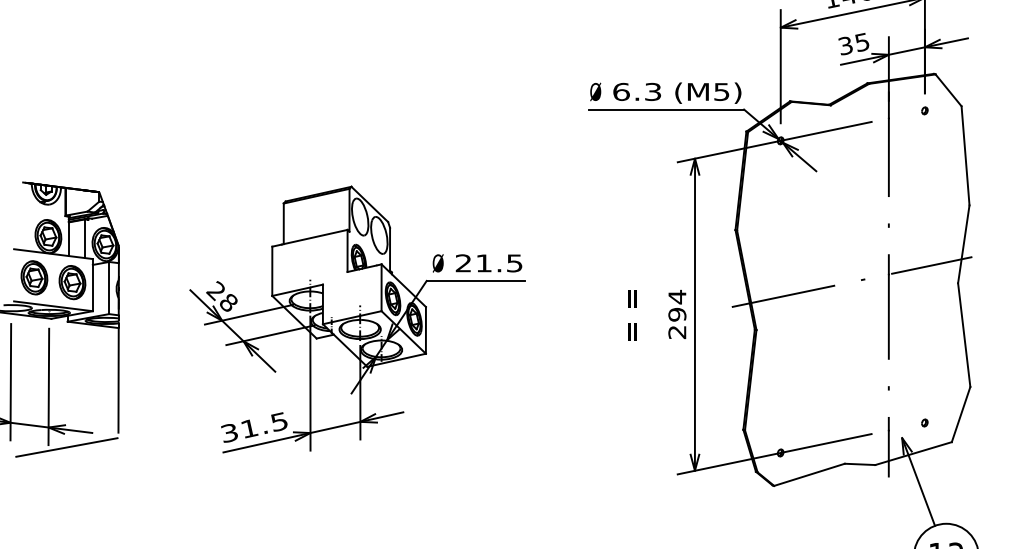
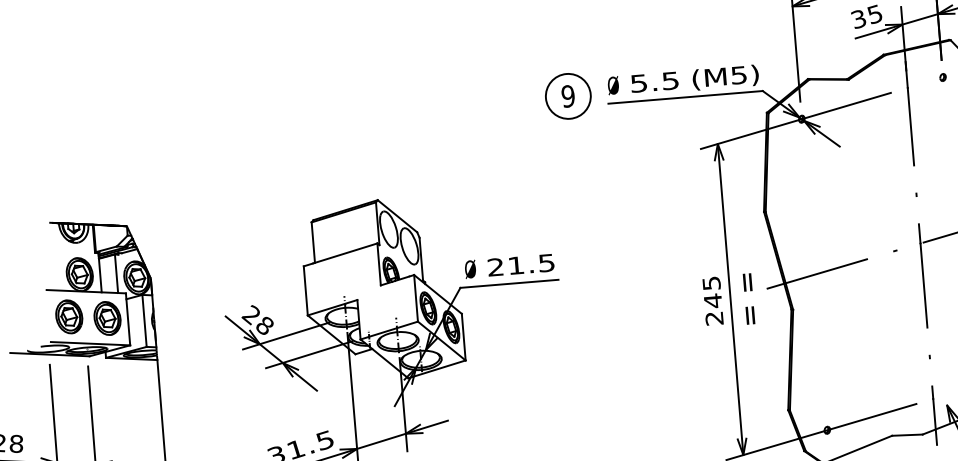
text: (637, 91) -> (655, 81), 6.3 -> 5.5
part: (549, 98) -> (567, 95), added
text: (677, 305) -> (712, 291), 294 -> 245
text: (632, 315) -> (749, 298), moved

